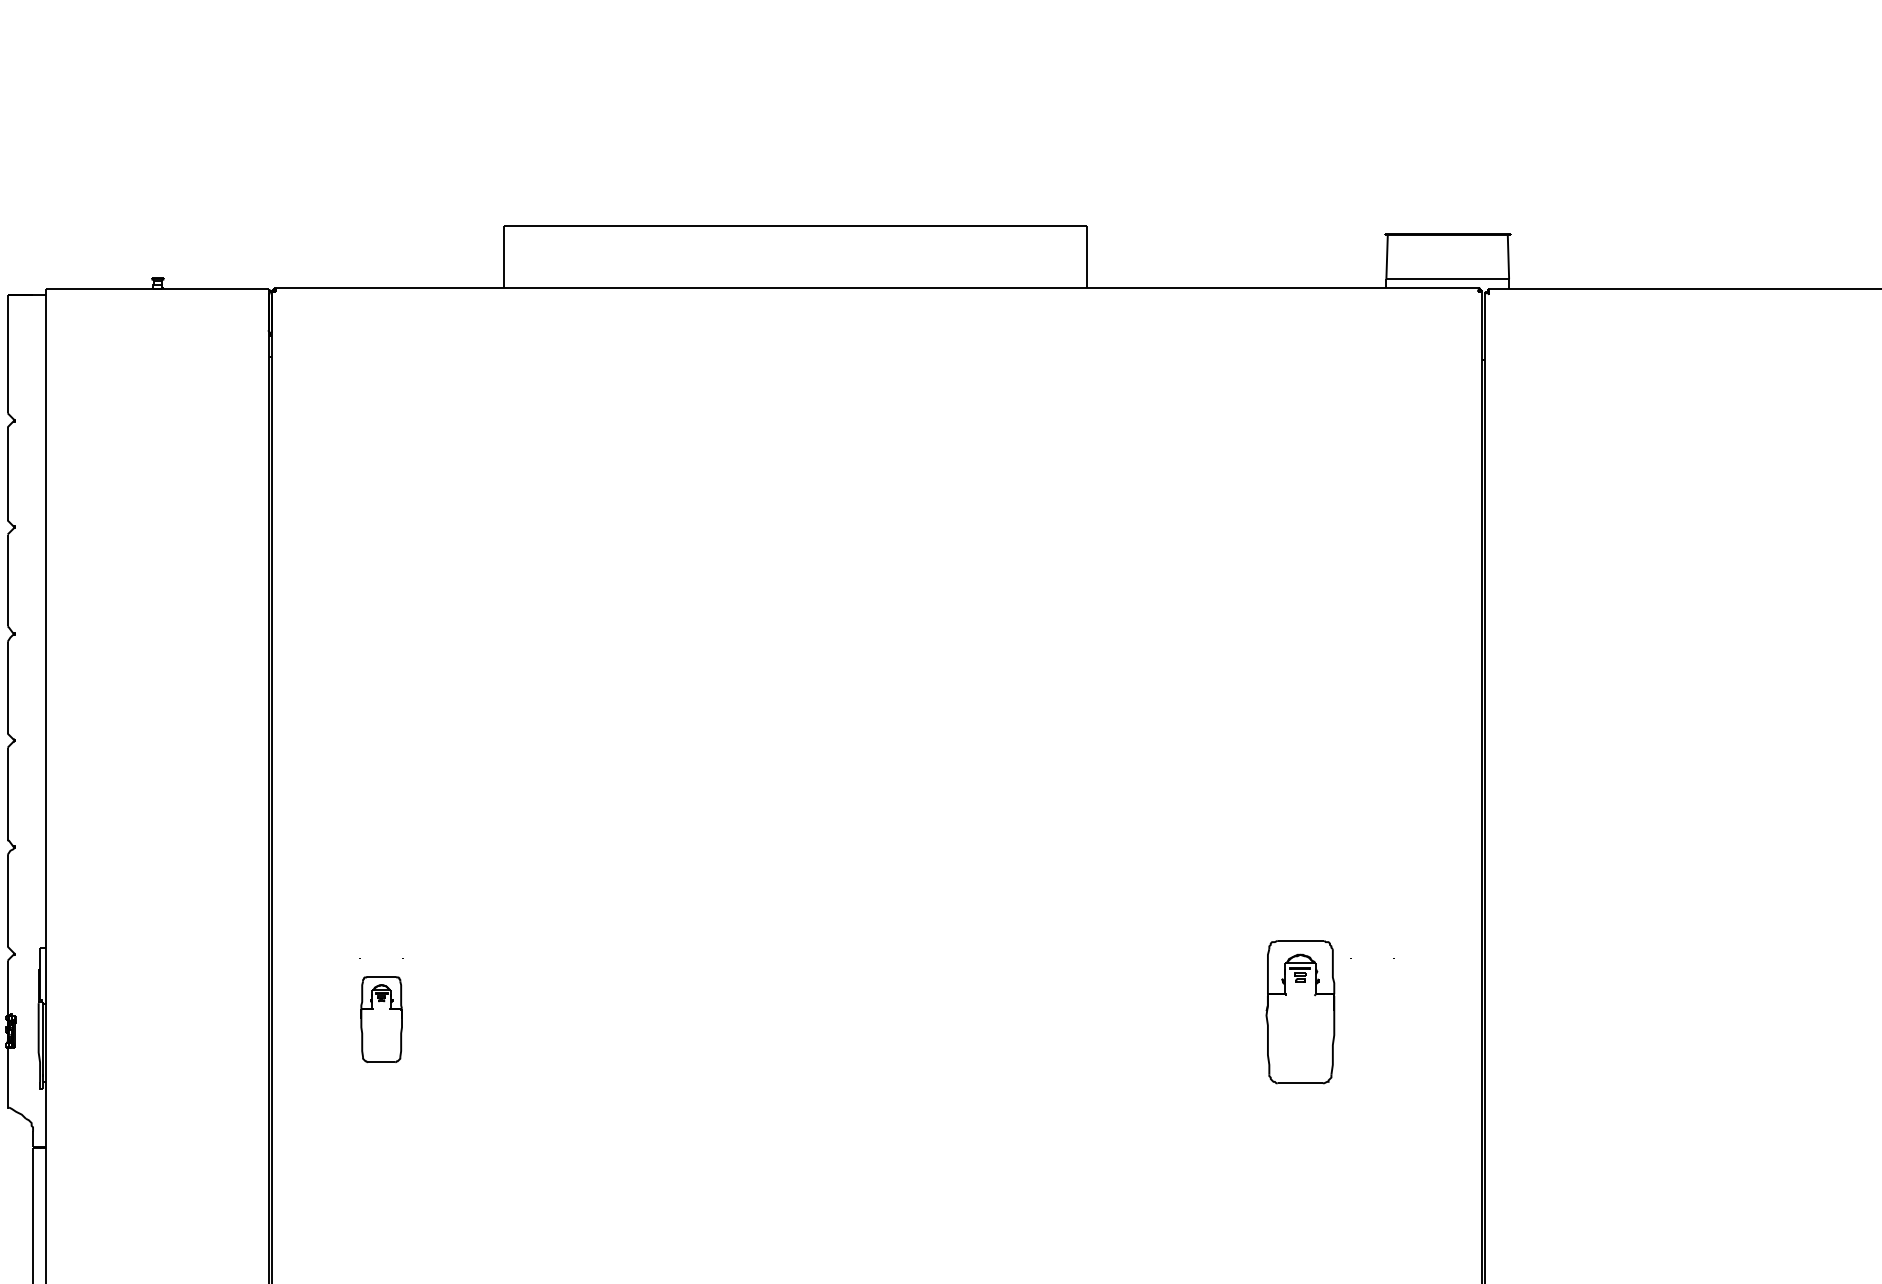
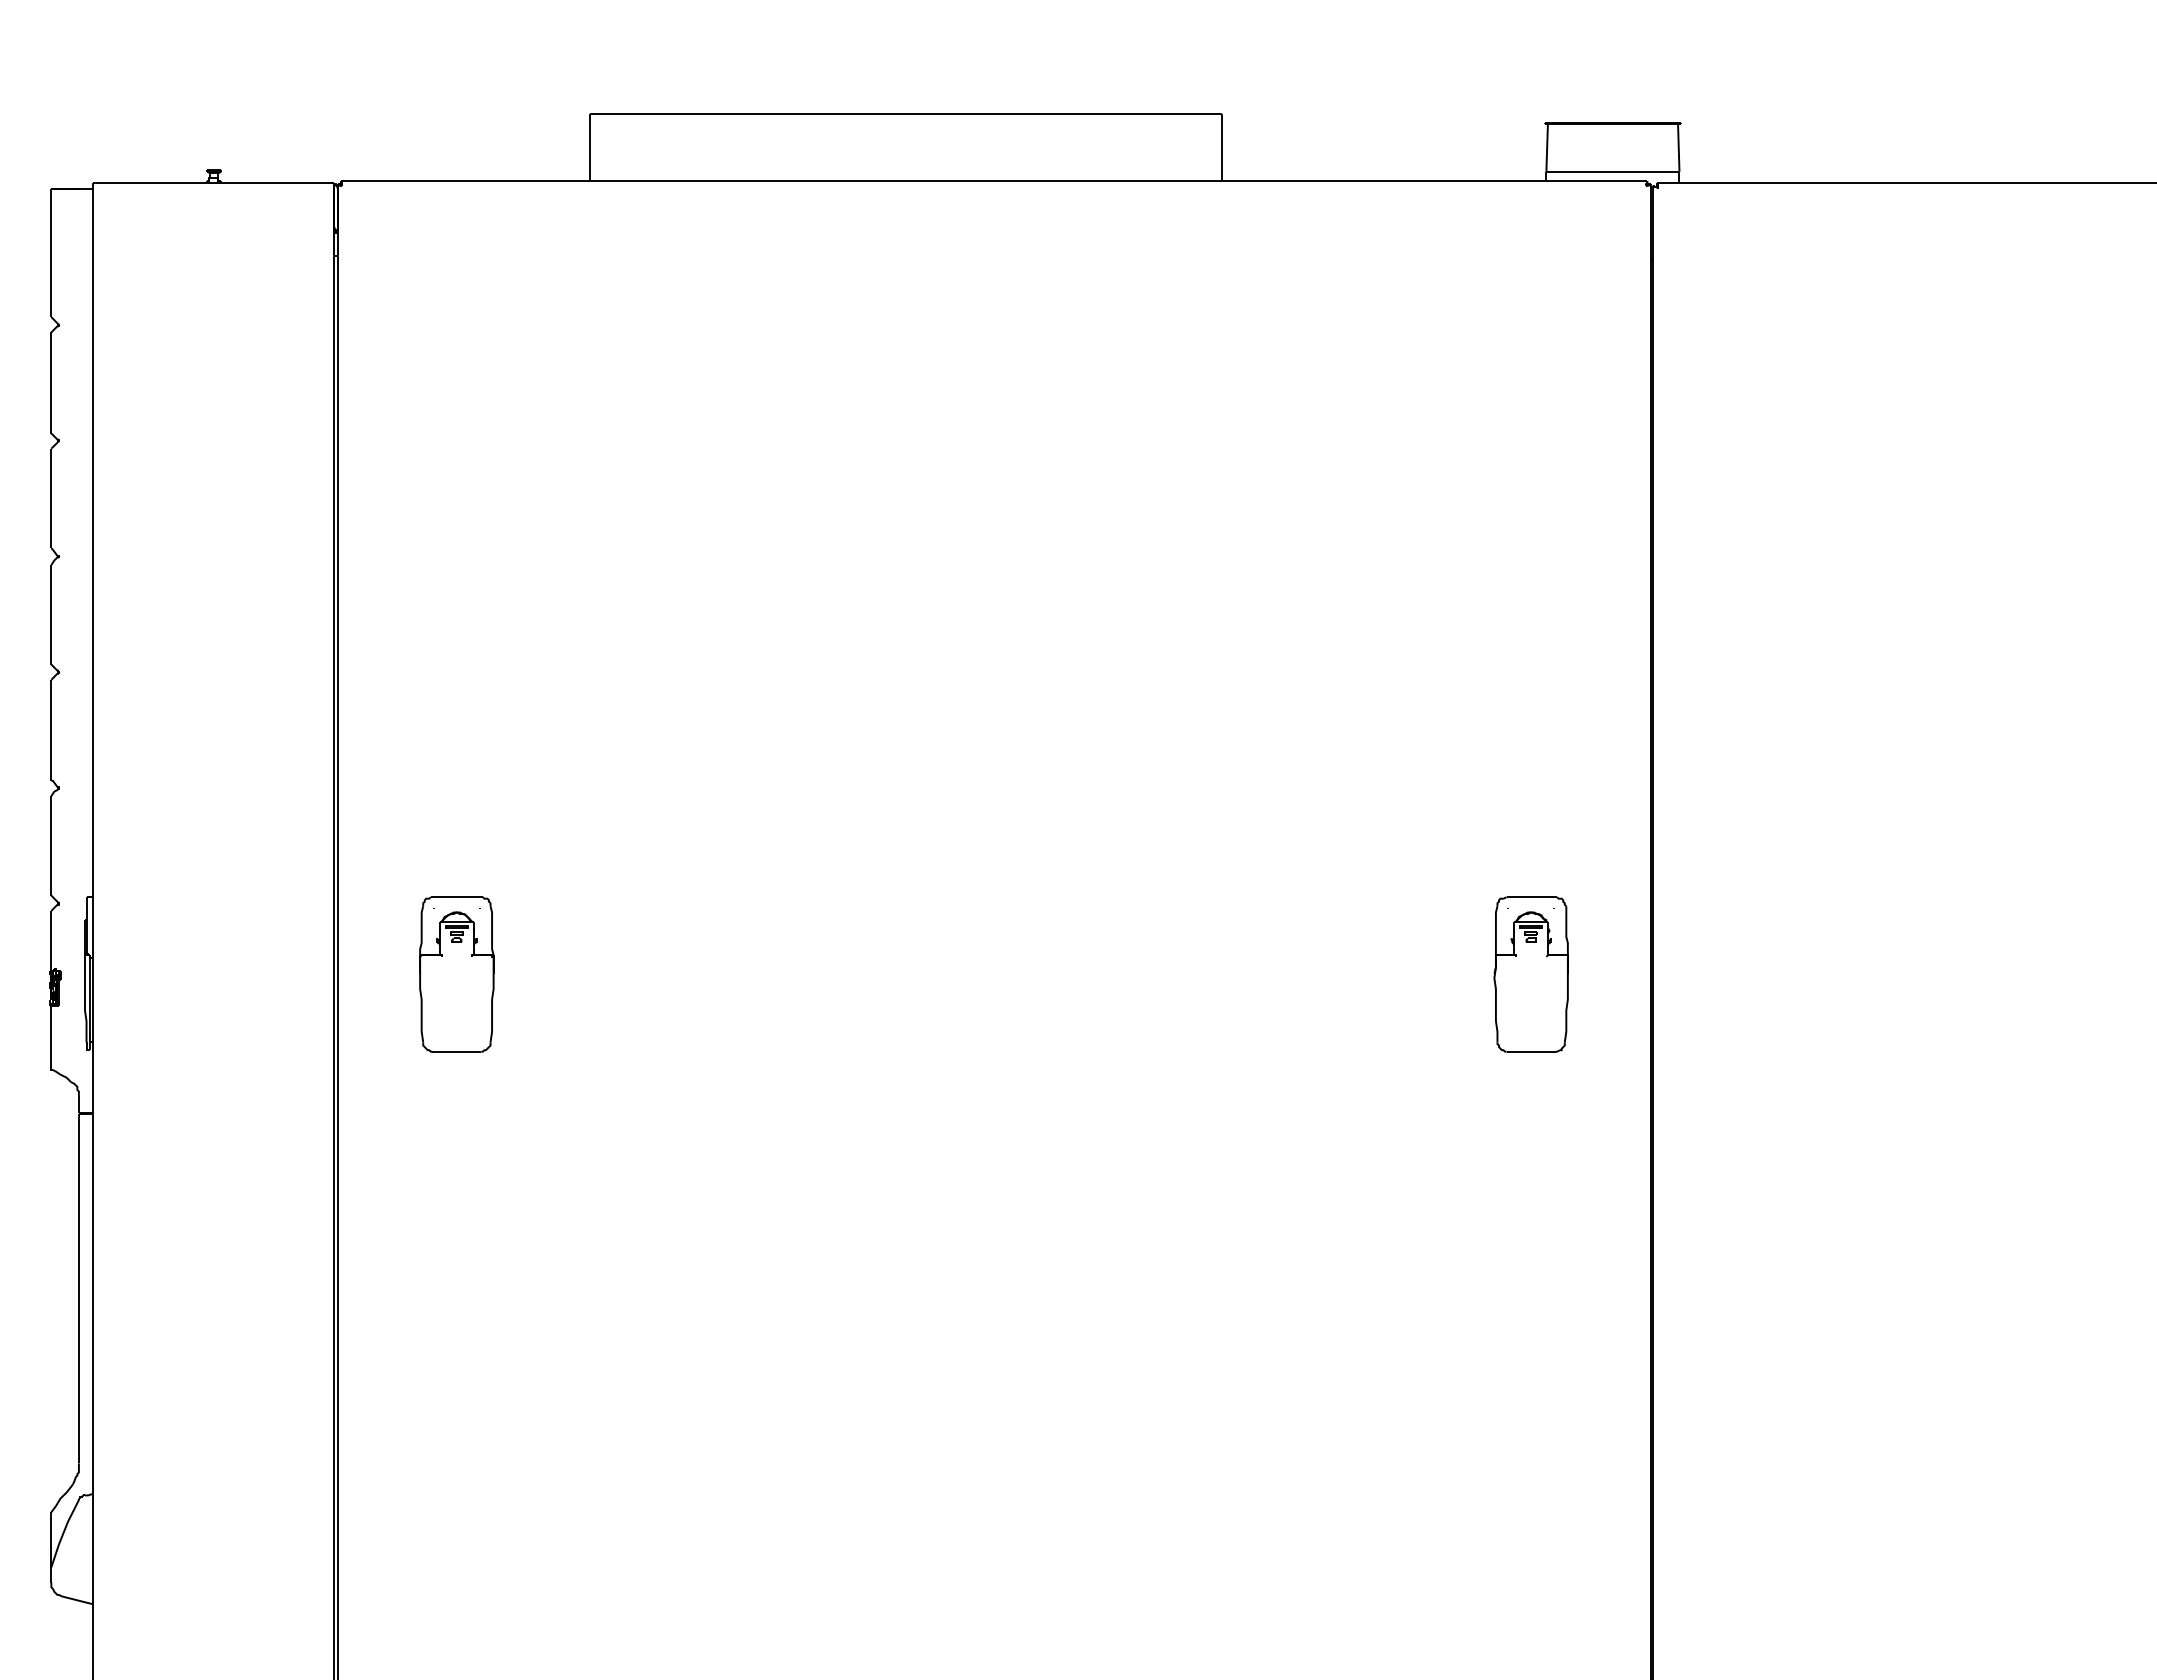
part: (1299, 1012) -> (1530, 974), moved
part: (381, 1019) -> (456, 974), size x1.67

